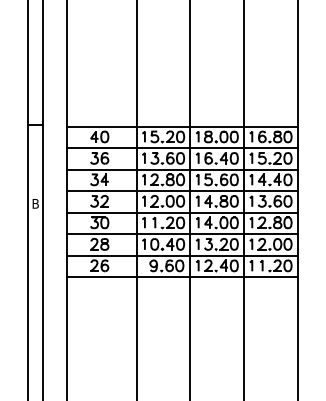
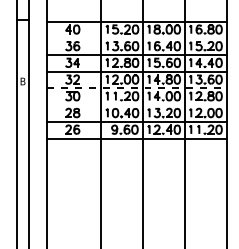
line: (181, 148) -> (136, 38), removed
line: (182, 212) -> (137, 88), solid -> dashed
line: (181, 234) -> (136, 105), removed

